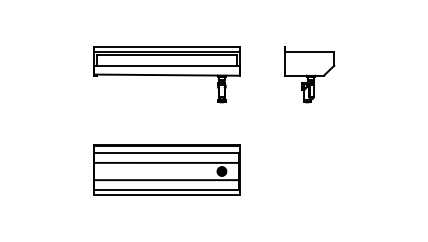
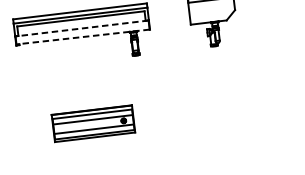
line: (166, 65) -> (81, 28), solid -> dashed
line: (166, 75) -> (82, 37), solid -> dashed
part: (166, 169) -> (93, 123), size x0.6

